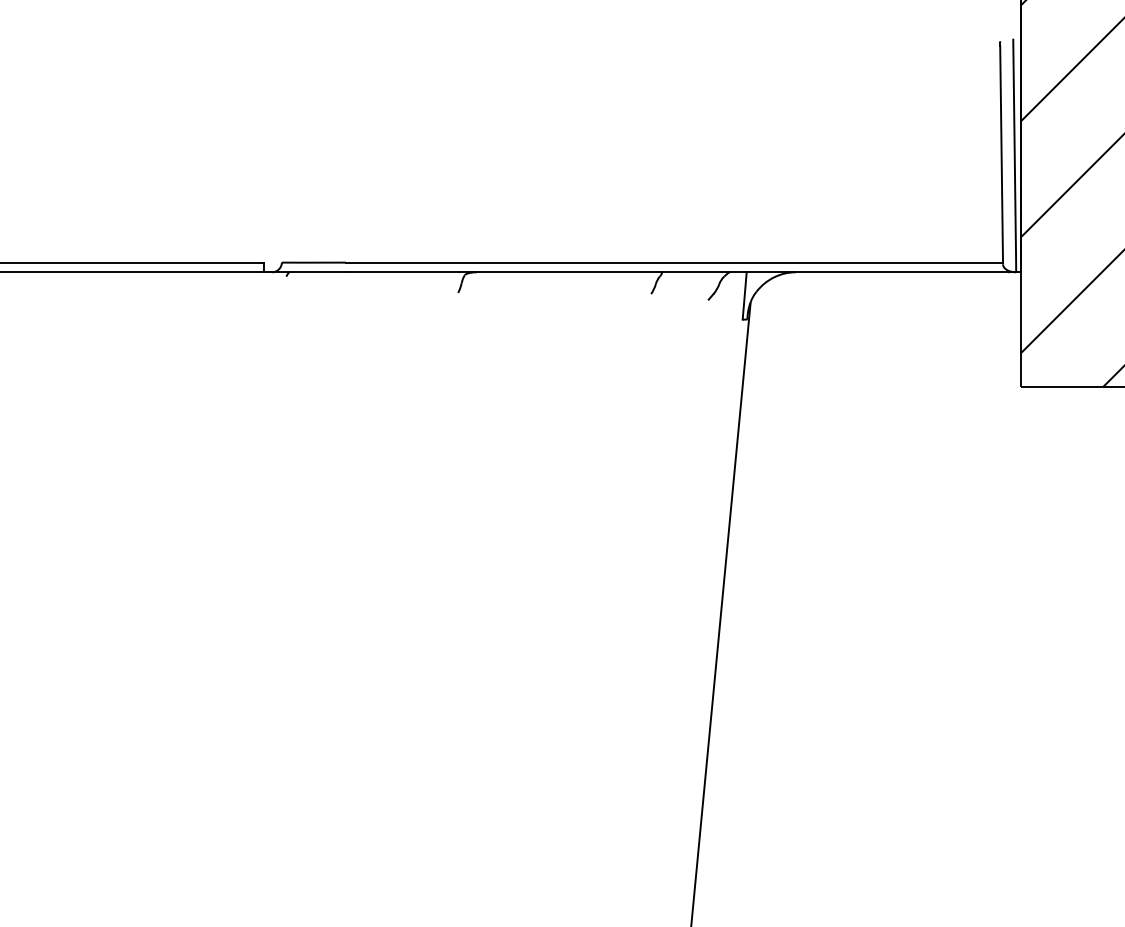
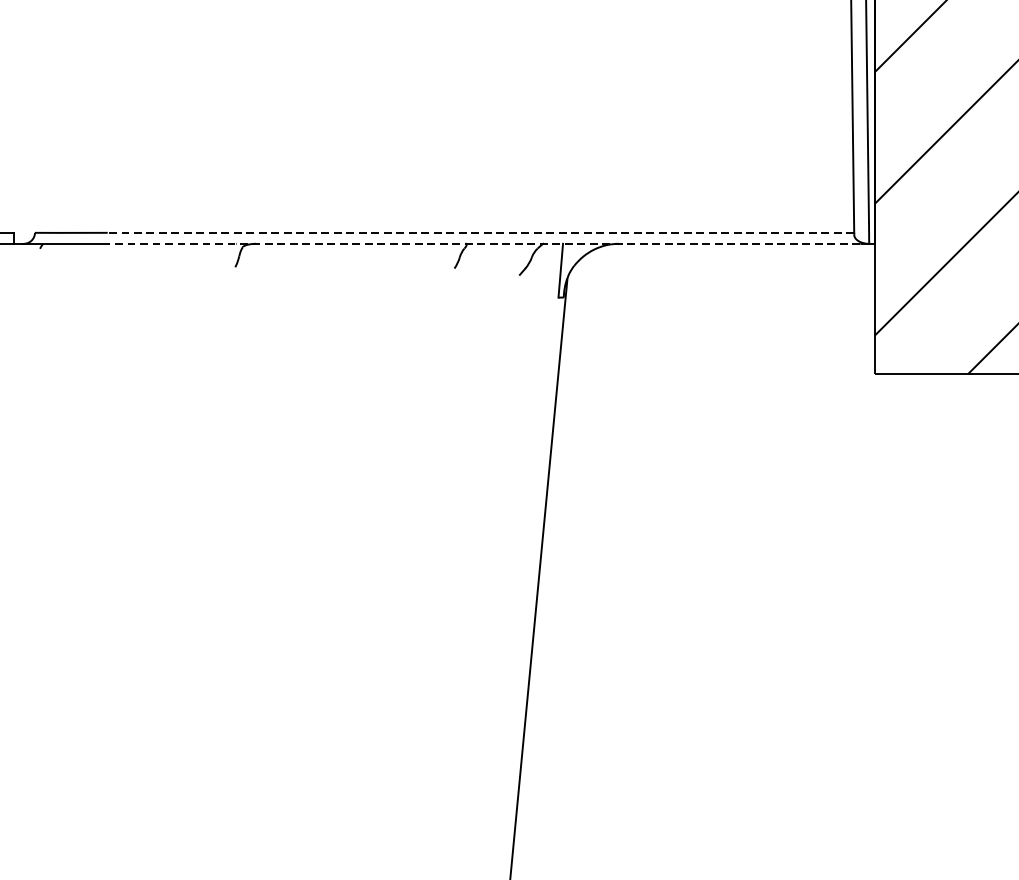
line: (674, 262) -> (481, 232), solid -> dashed
line: (677, 272) -> (484, 244), solid -> dashed

